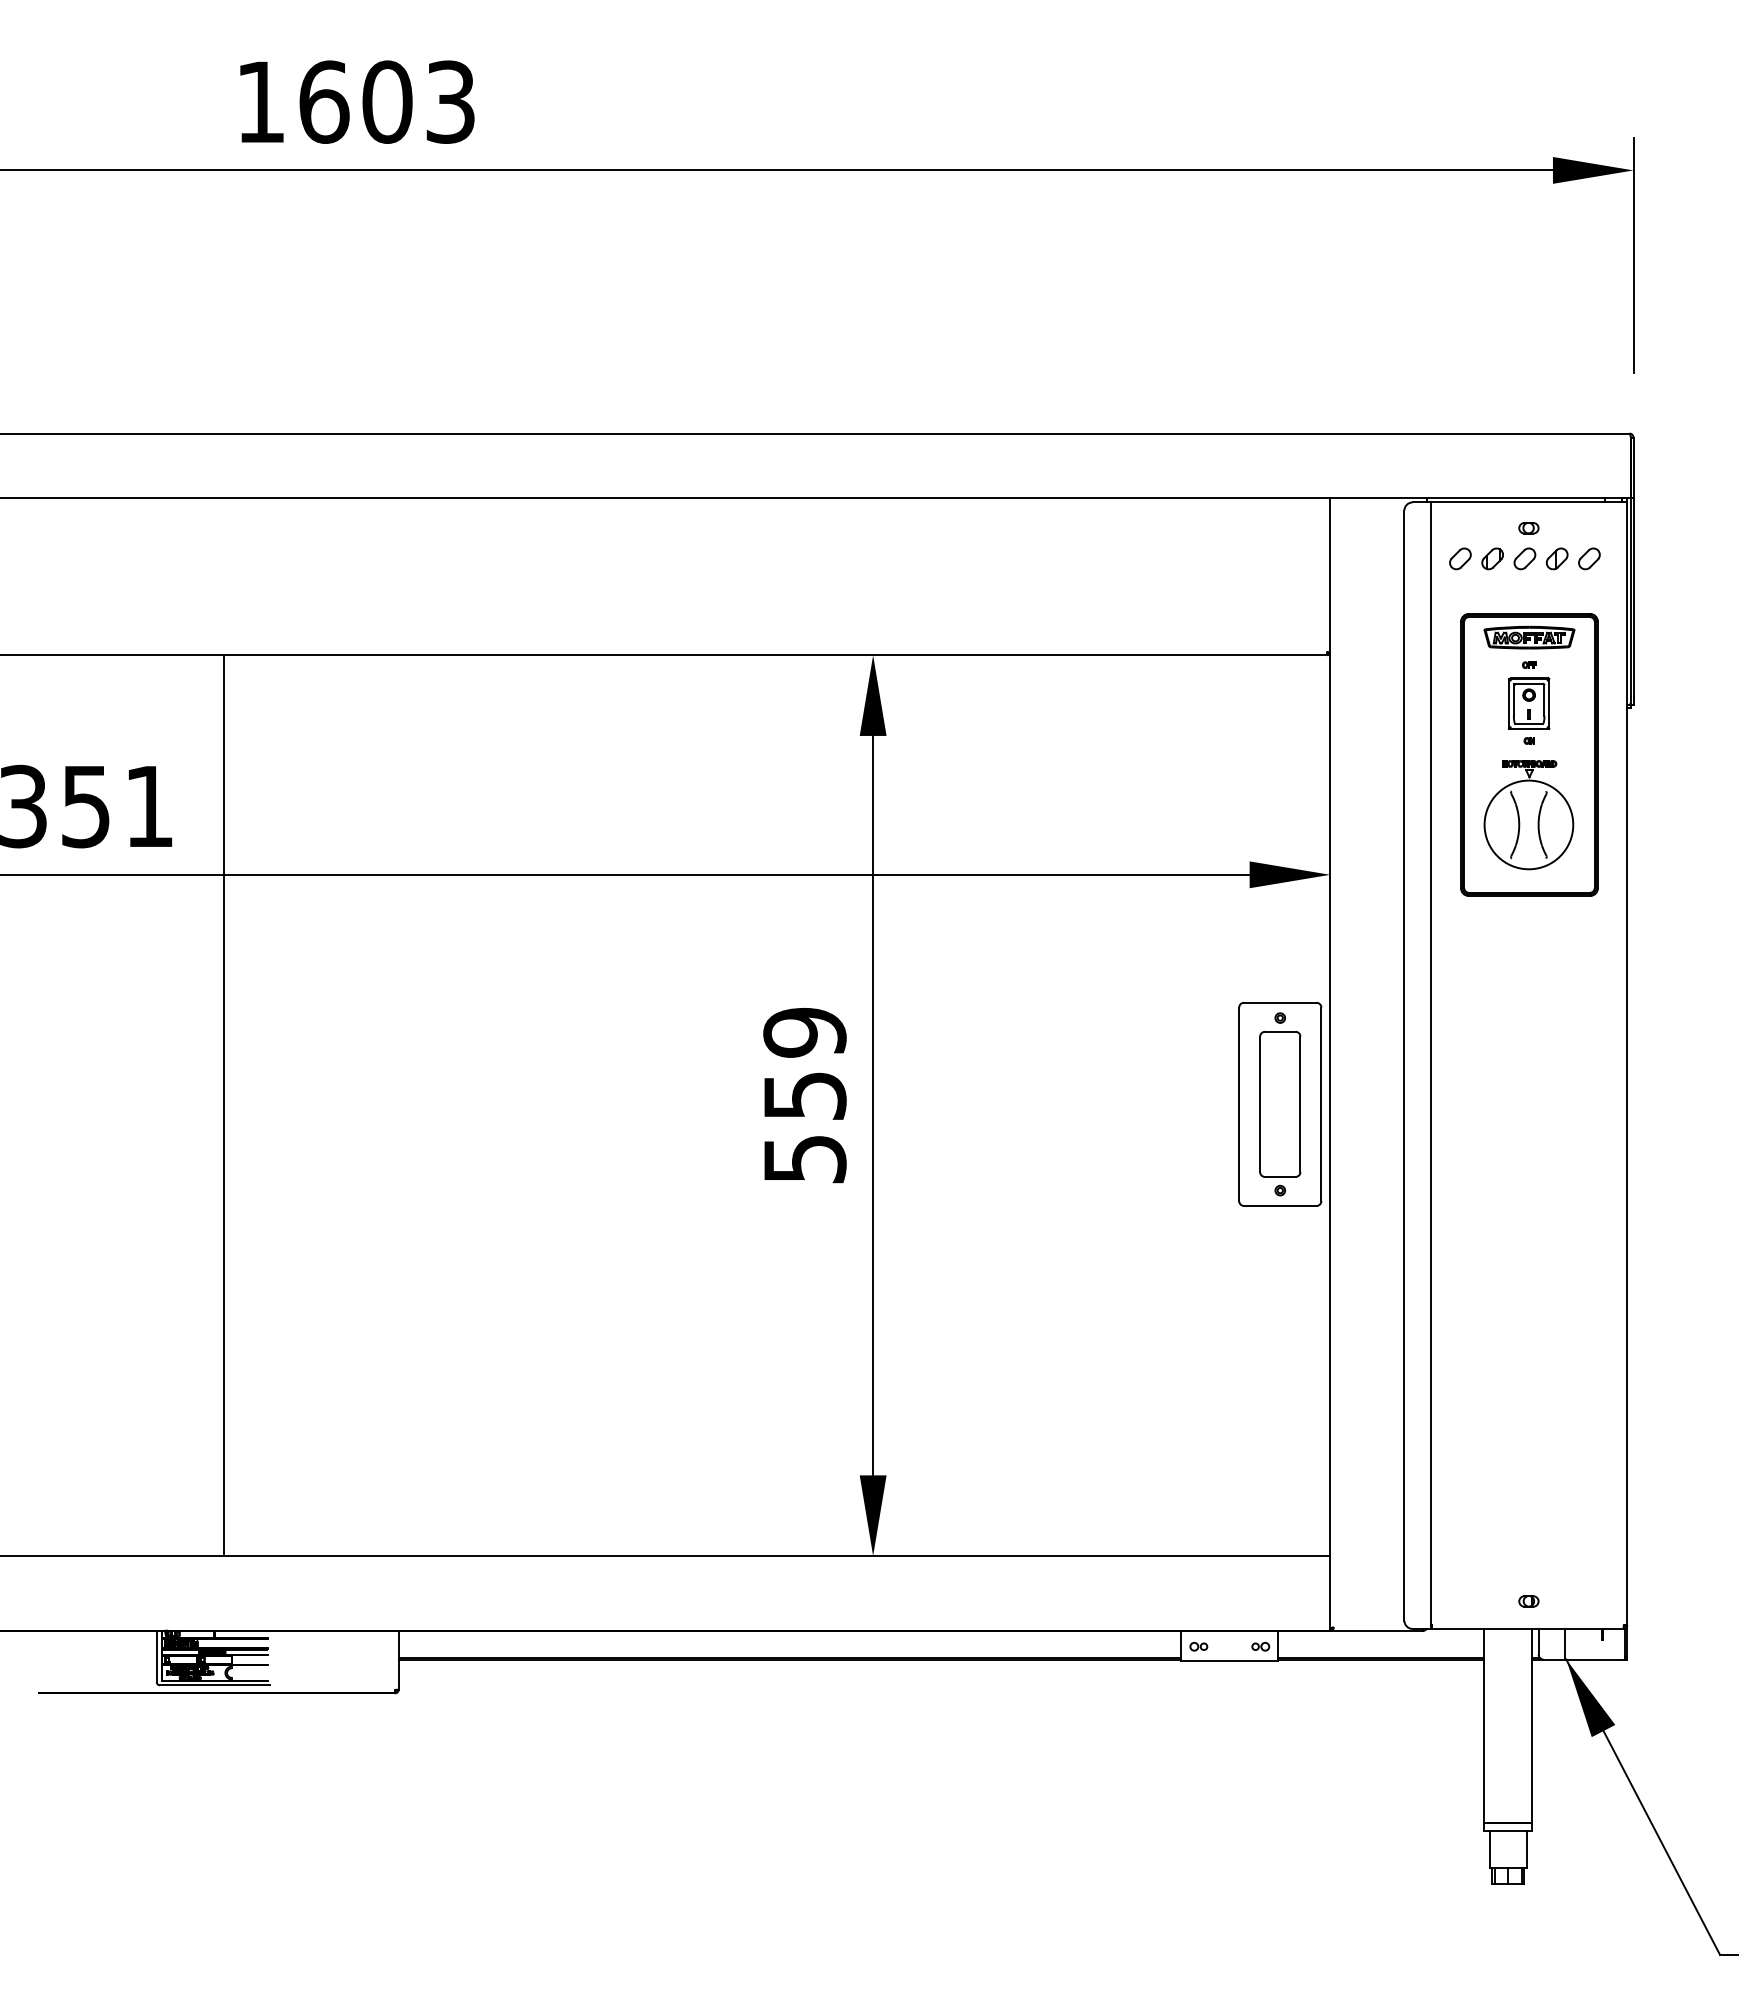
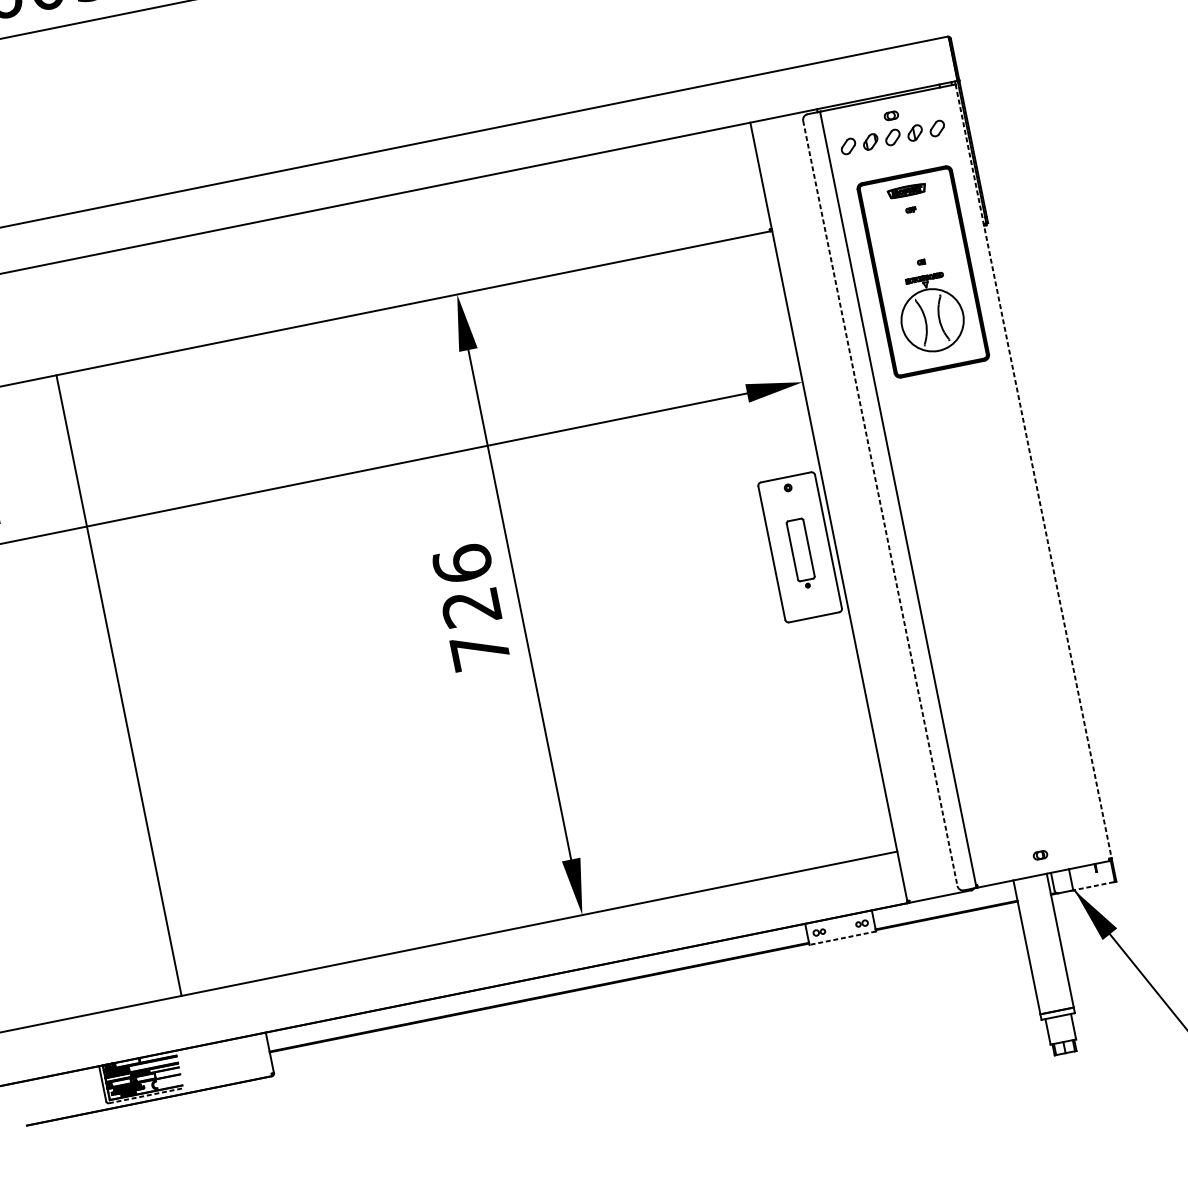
part: (1529, 637) -> (907, 191), size x0.6
part: (1529, 703) -> (916, 236), removed
line: (1627, 1064) -> (1033, 471), solid -> dashed
line: (1404, 1066) -> (880, 504), solid -> dashed
text: (804, 1095) -> (471, 607), 559 -> 726
line: (223, 1105) -> (118, 685), moved
part: (1280, 1113) -> (801, 553), size x0.6
line: (1595, 1659) -> (1094, 886), solid -> dashed
line: (1229, 1661) -> (842, 938), solid -> dashed
line: (214, 1685) -> (146, 1095), solid -> dashed

